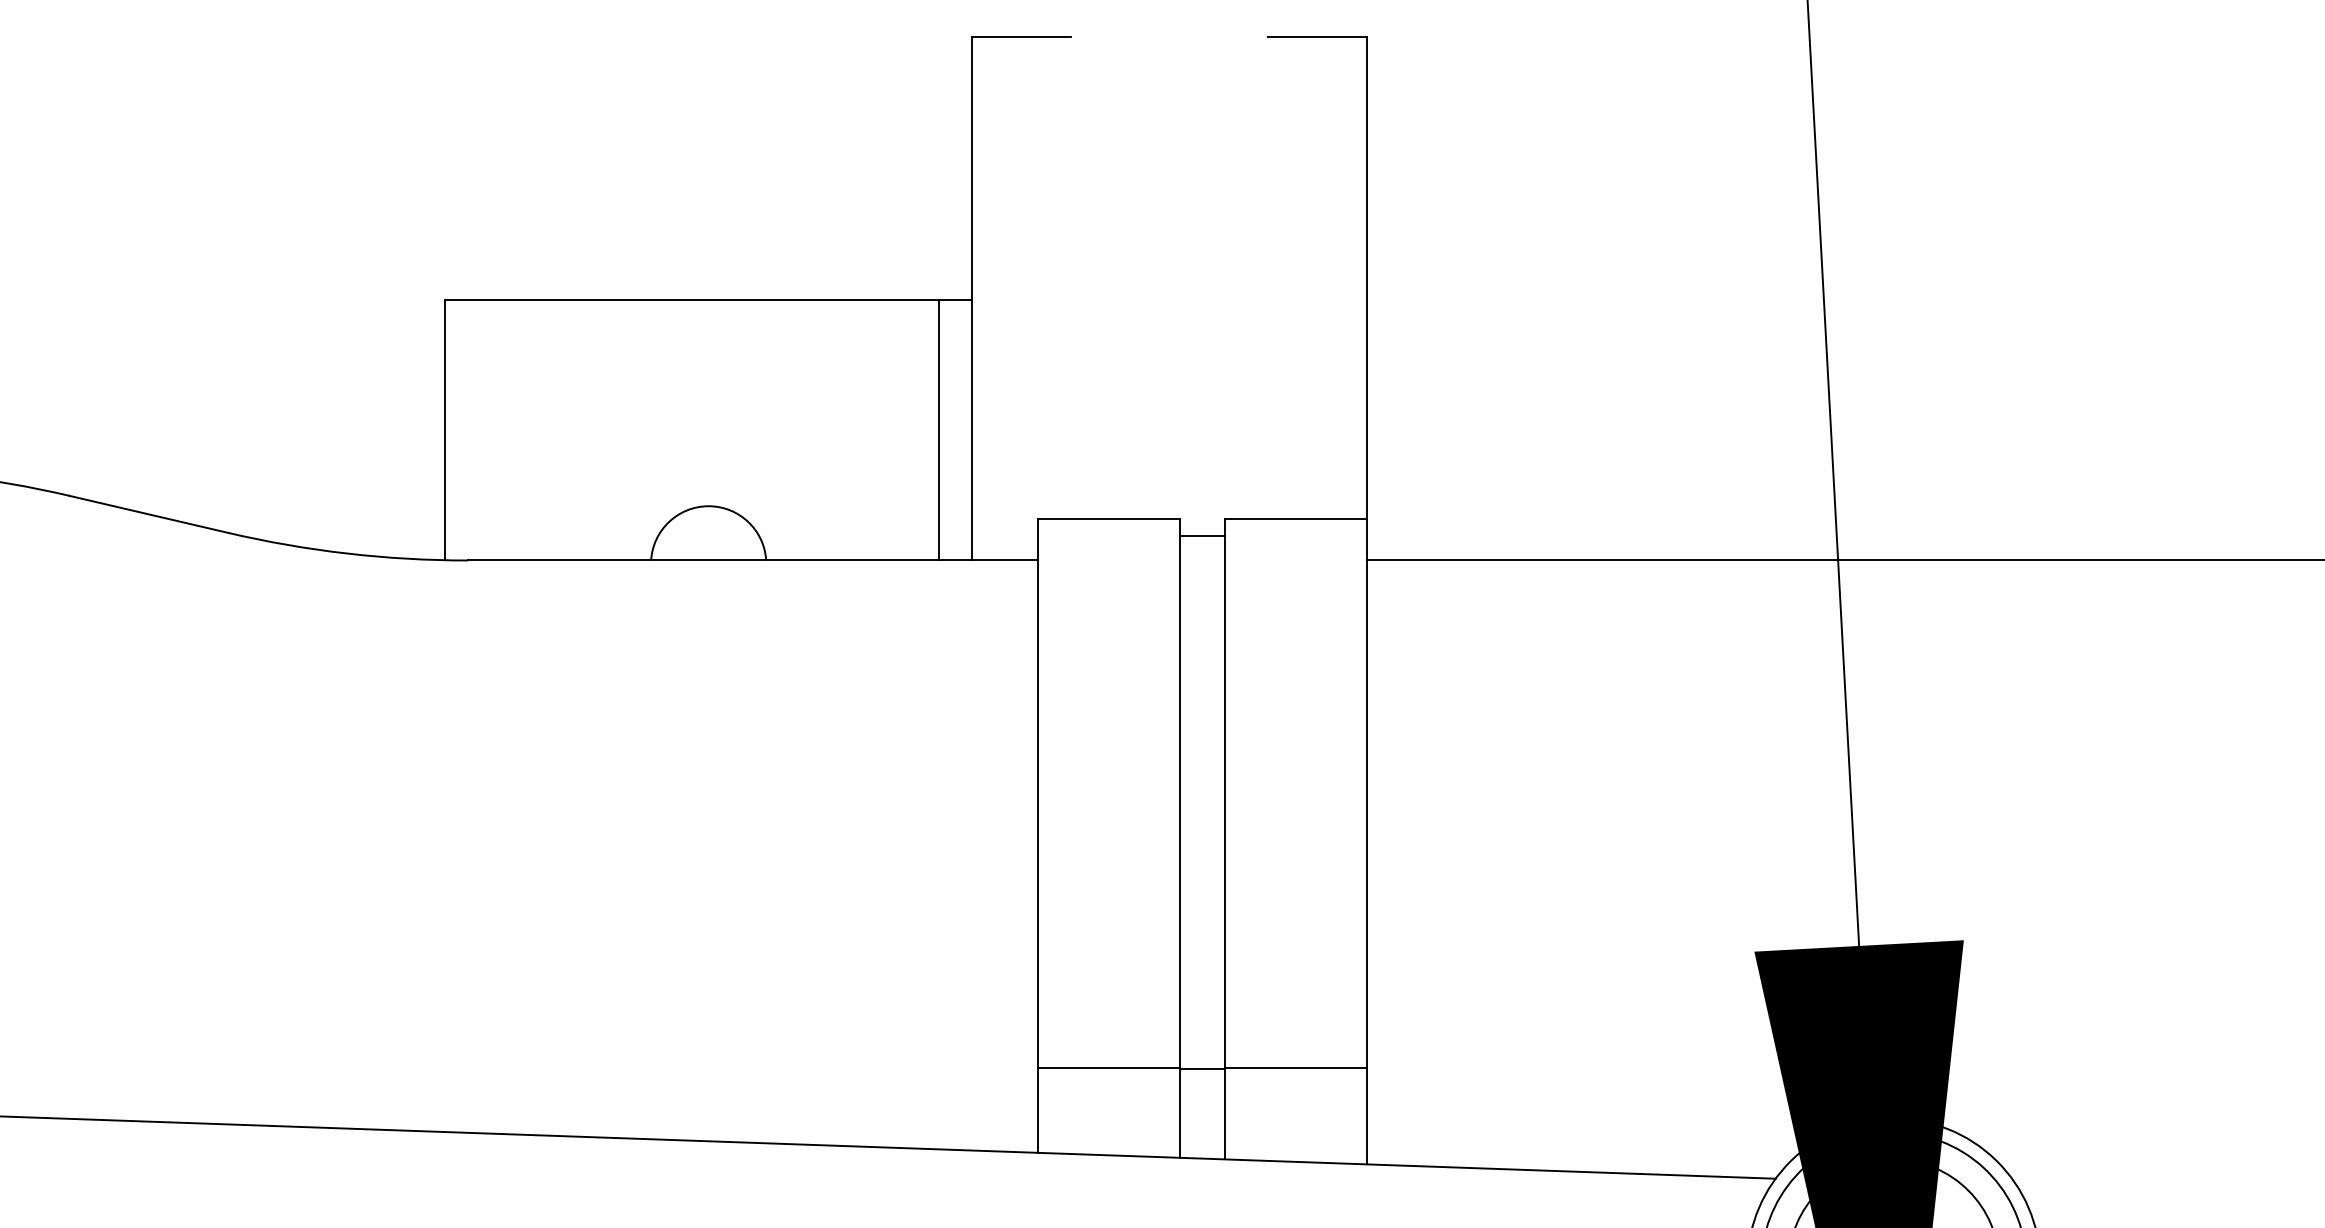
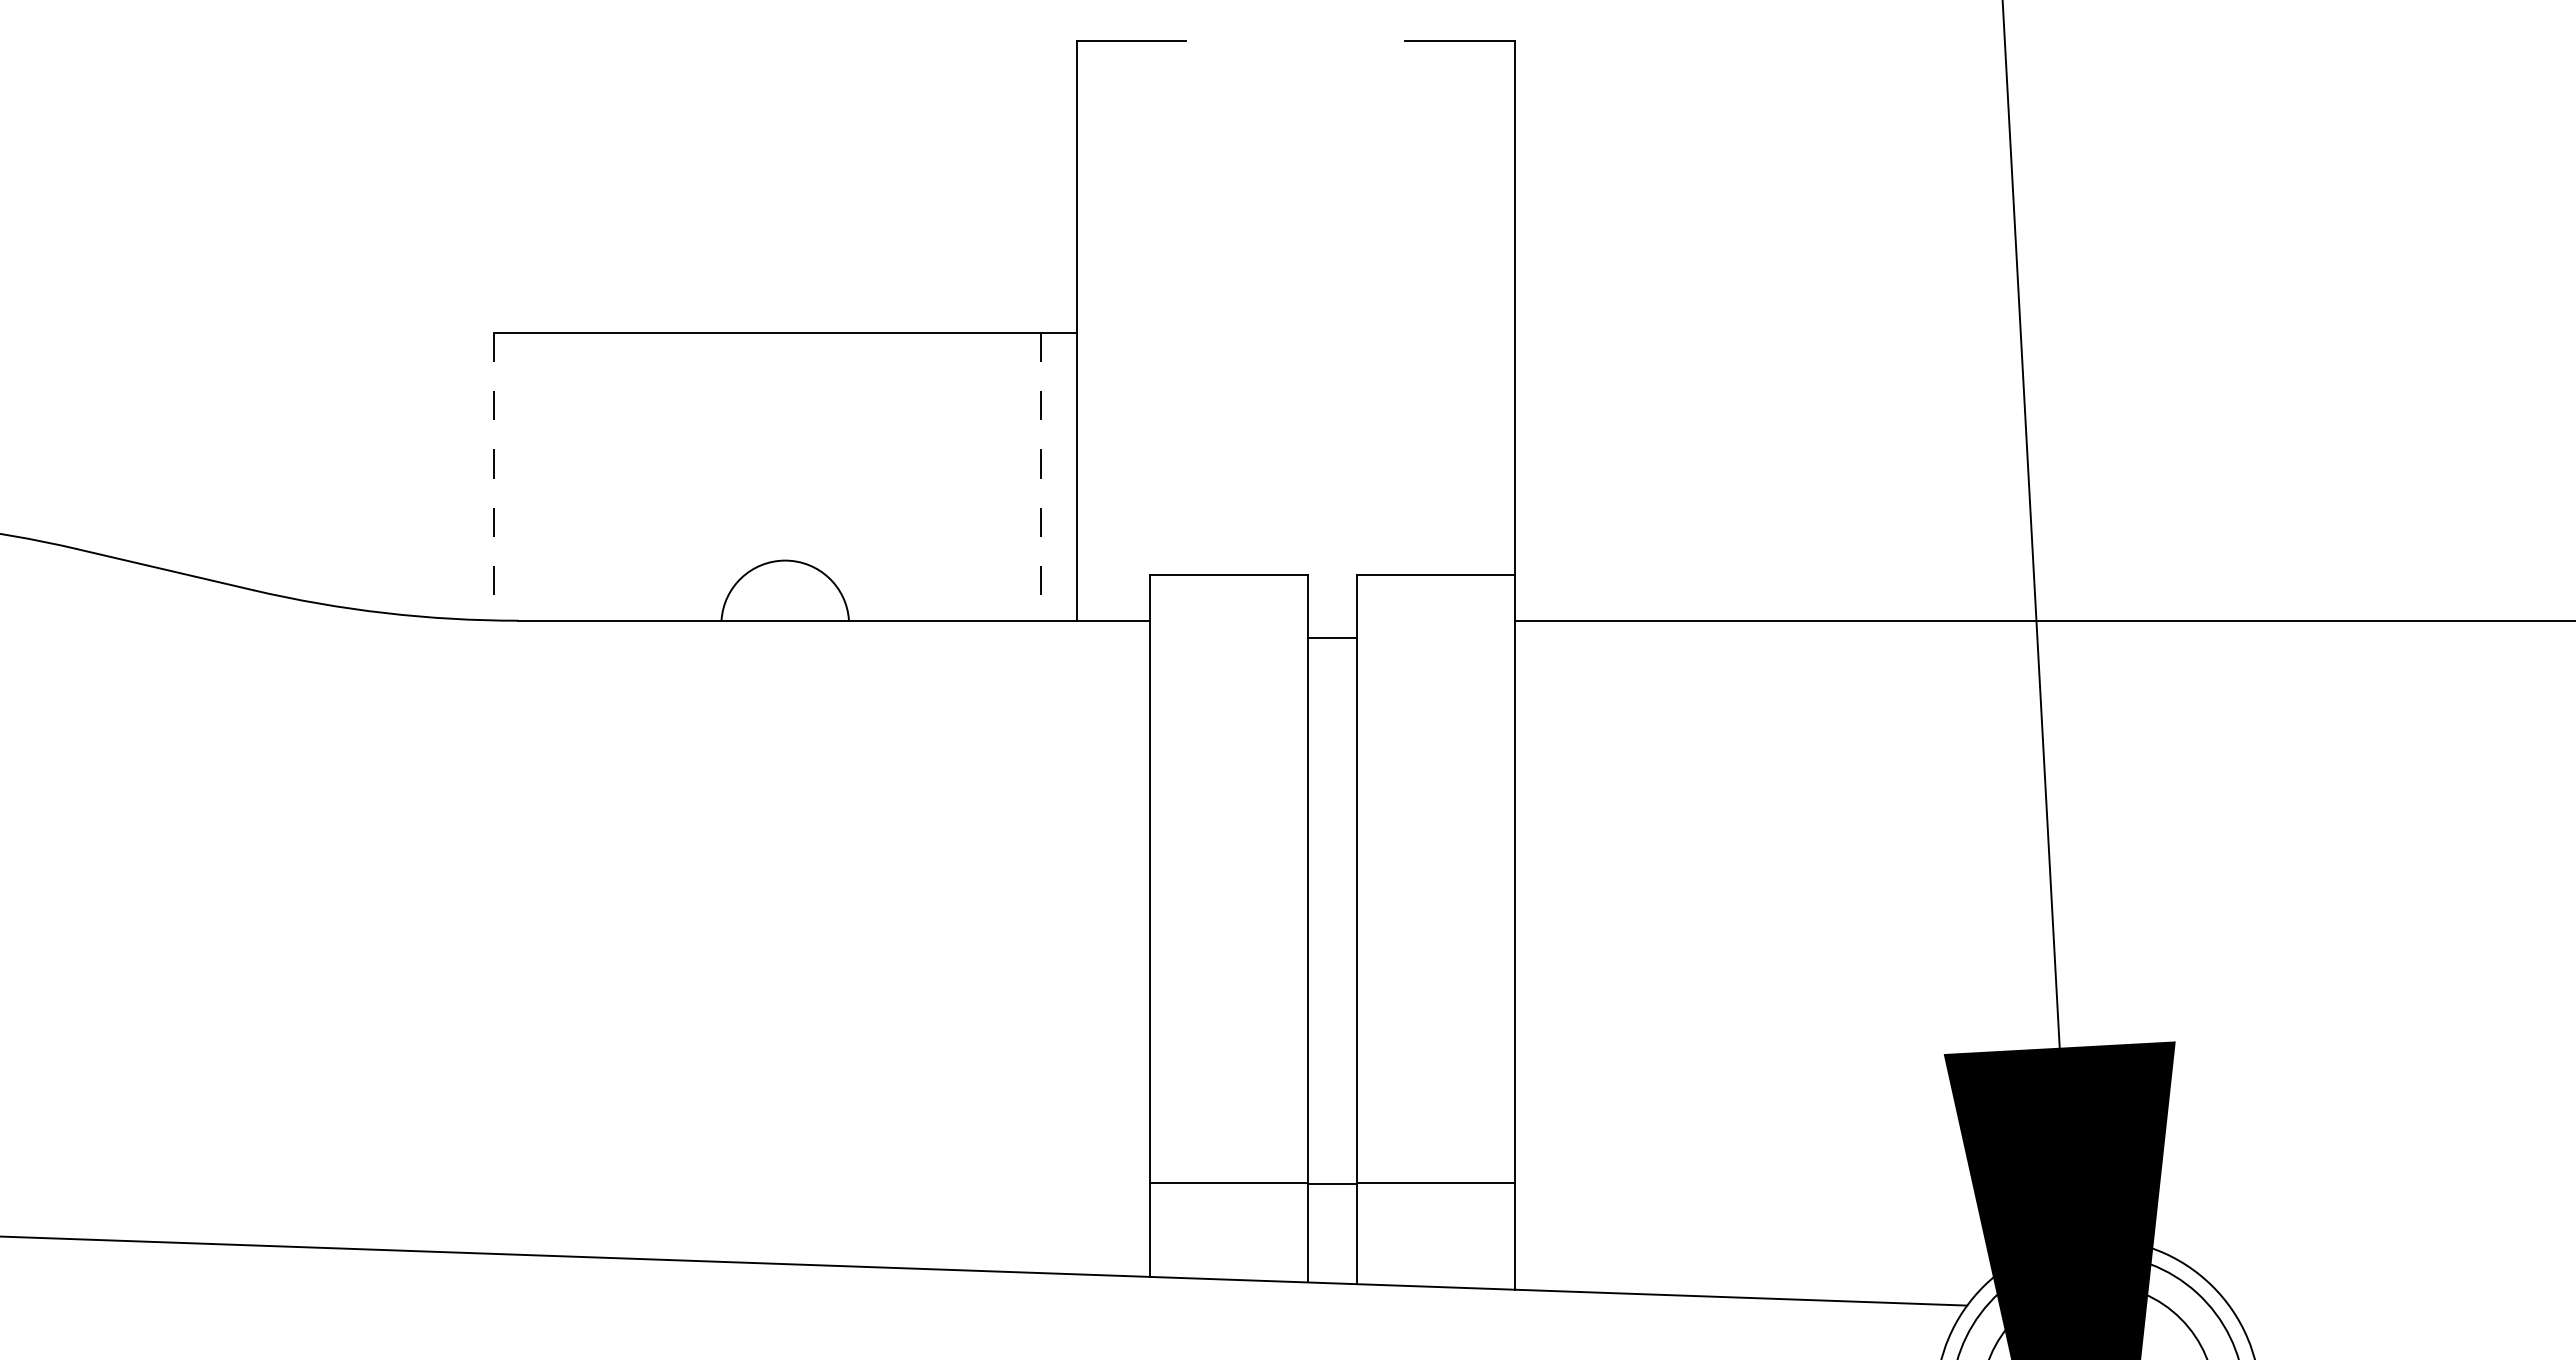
line: (445, 430) -> (493, 476), solid -> dashed
line: (939, 431) -> (1040, 477), solid -> dashed
line: (1202, 535) -> (1332, 637), moved

